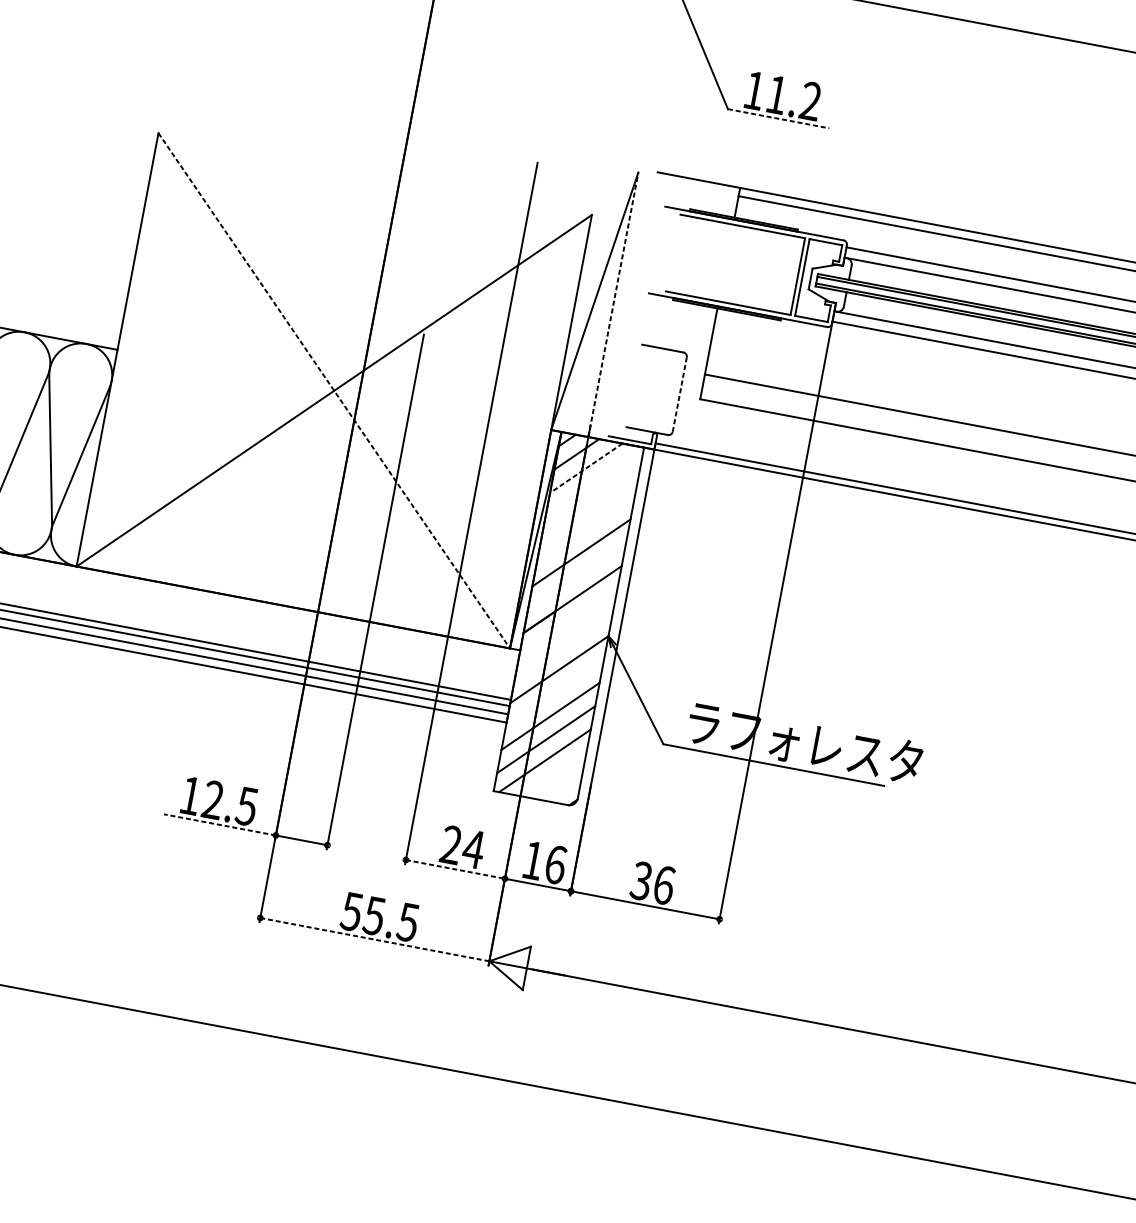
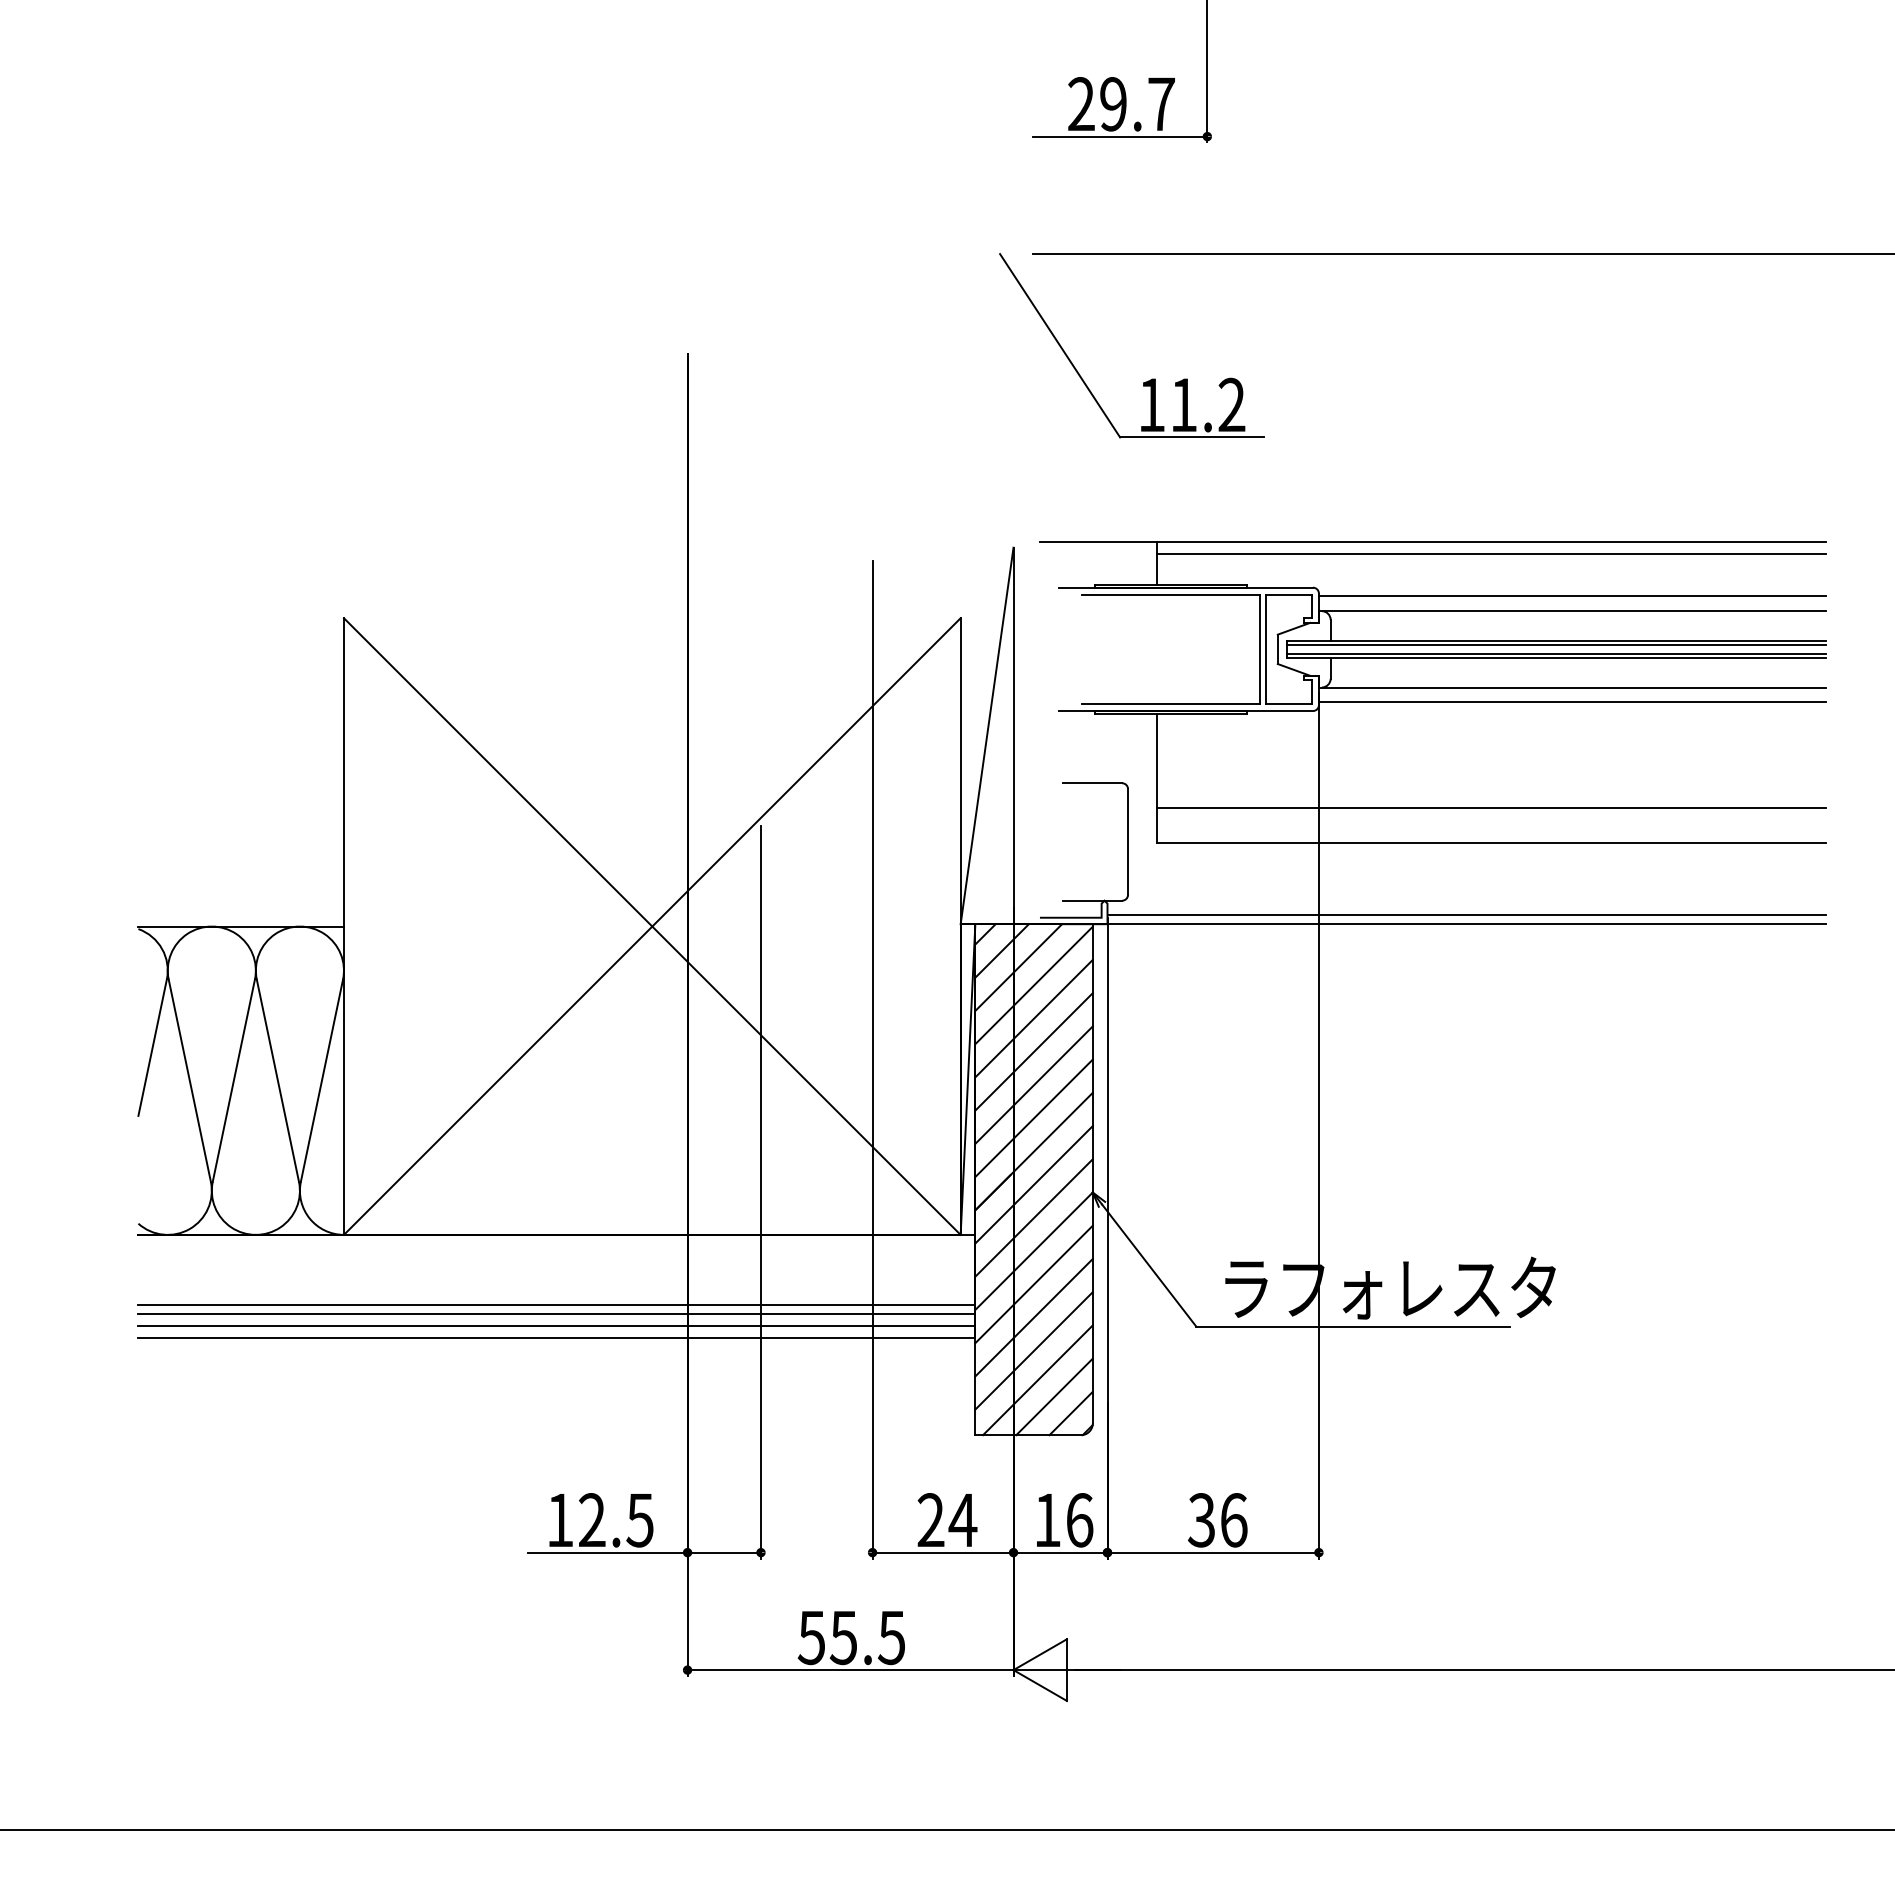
line: (778, 118) -> (1192, 437), dashed -> solid
line: (613, 304) -> (1013, 735), dashed -> solid
line: (334, 390) -> (652, 926), dashed -> solid
line: (680, 394) -> (1128, 841), dashed -> solid
line: (586, 468) -> (1018, 967), dashed -> solid
line: (594, 482) -> (1033, 985), added
line: (589, 506) -> (1033, 1018), added
line: (585, 529) -> (1033, 1051), added
line: (576, 576) -> (1033, 1118), added
line: (567, 622) -> (1033, 1184), added
line: (563, 645) -> (1033, 1217), added
line: (554, 692) -> (1033, 1284), added
line: (554, 774) -> (1054, 1396), added
line: (563, 788) -> (1070, 1413), added
line: (219, 824) -> (607, 1552), dashed -> solid
line: (455, 869) -> (943, 1552), dashed -> solid
line: (374, 939) -> (850, 1670), dashed -> solid

